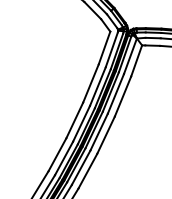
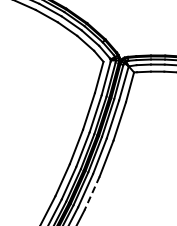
line: (87, 171) -> (91, 193), solid -> dashed

